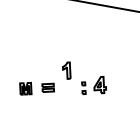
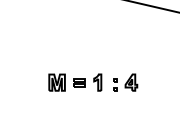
part: (66, 70) -> (97, 82), moved
part: (25, 88) -> (56, 82), size x1.43

